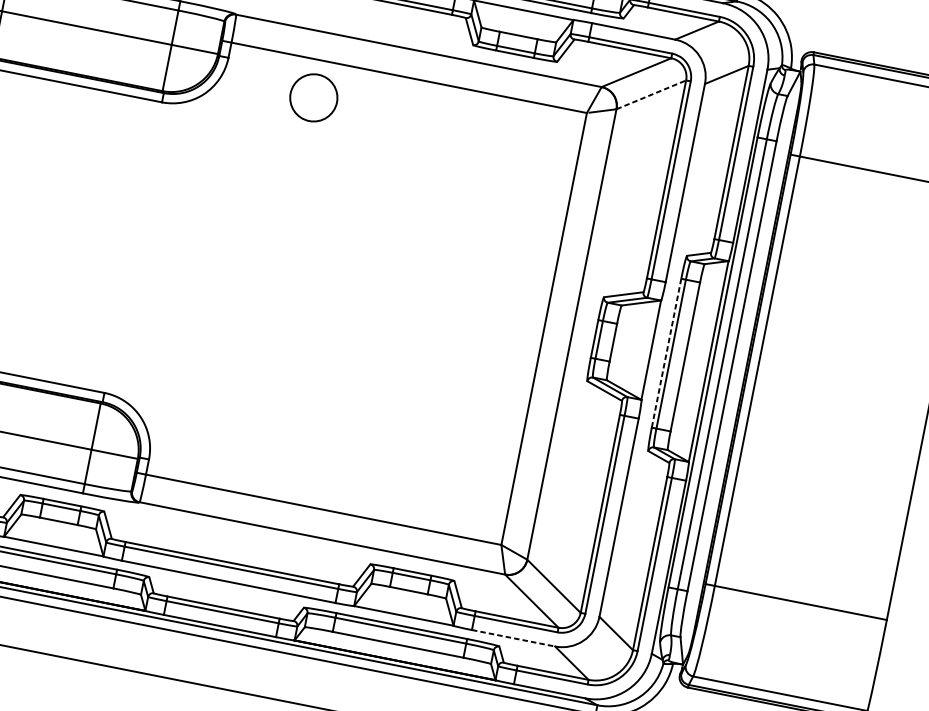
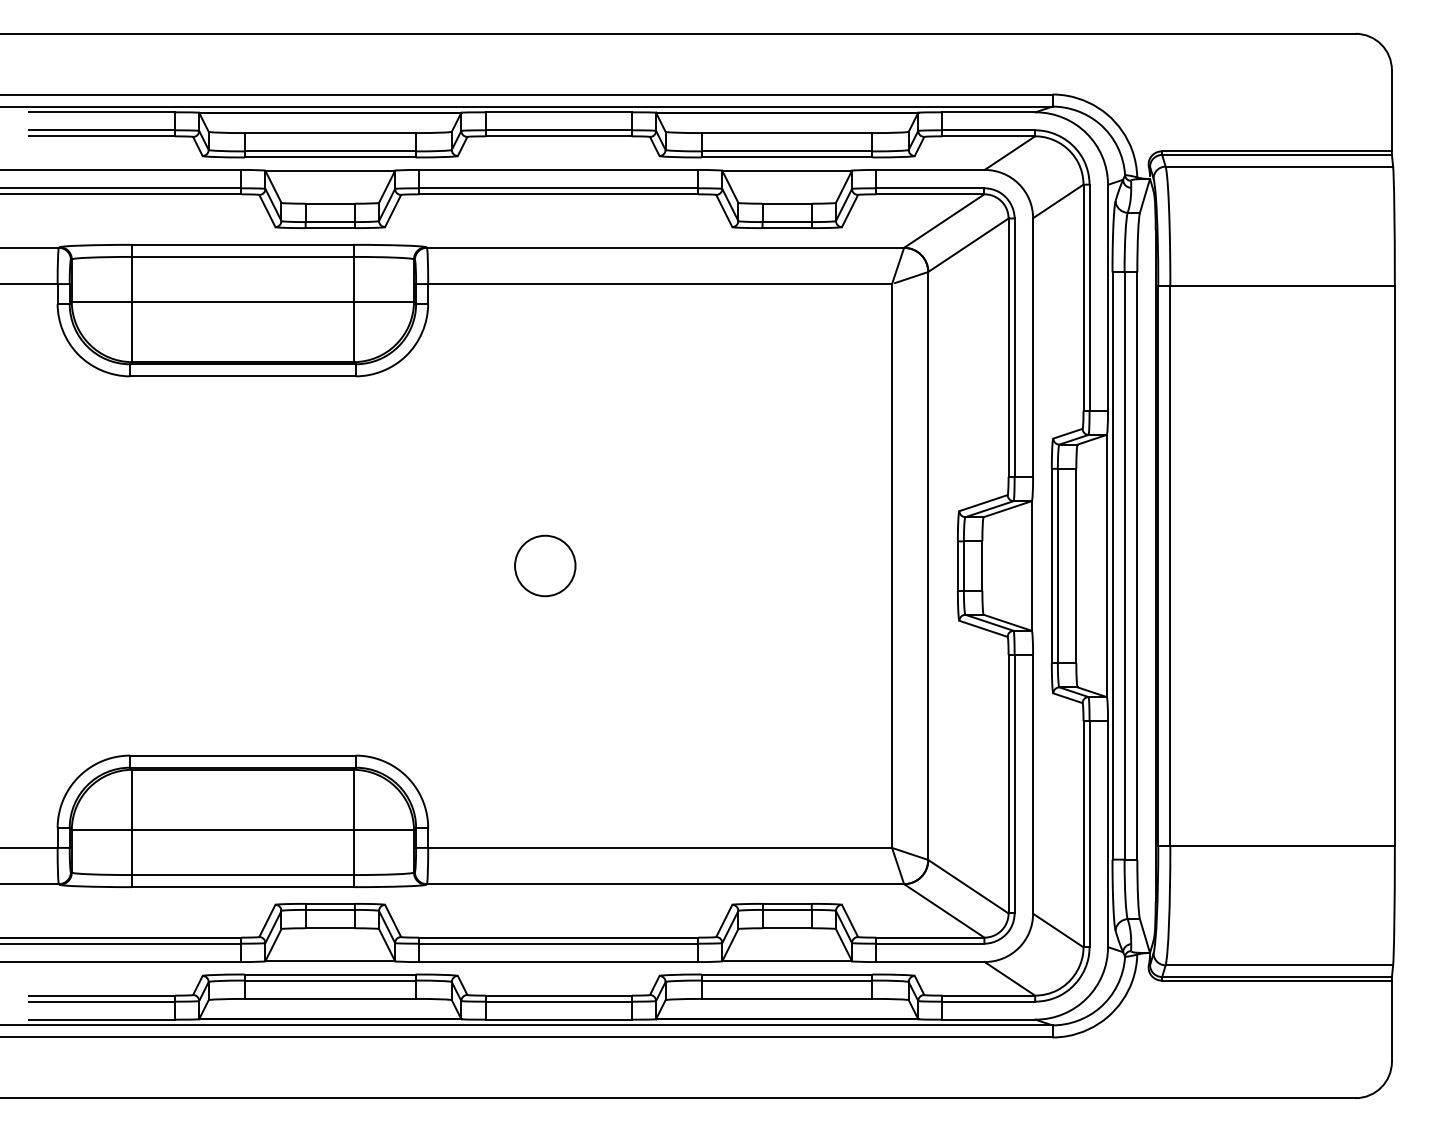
line: (651, 94) -> (968, 244), dashed -> solid
circle: (314, 97) -> (545, 565), moved
line: (666, 353) -> (1051, 566), dashed -> solid
line: (513, 638) -> (930, 962), dashed -> solid

